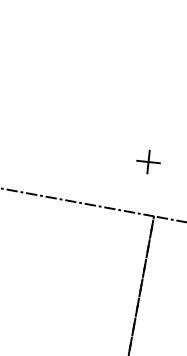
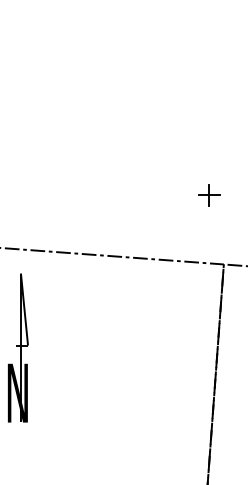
part: (148, 162) -> (209, 195), size x0.7

